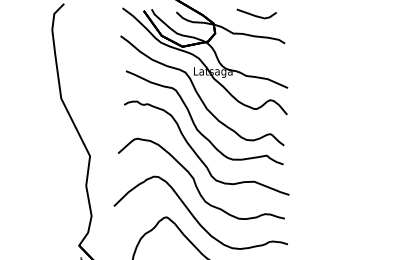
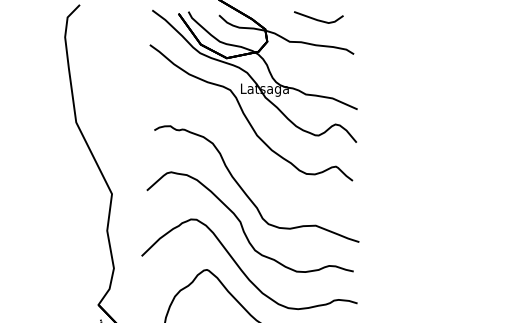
curve: (193, 119) -> (240, 148), removed

